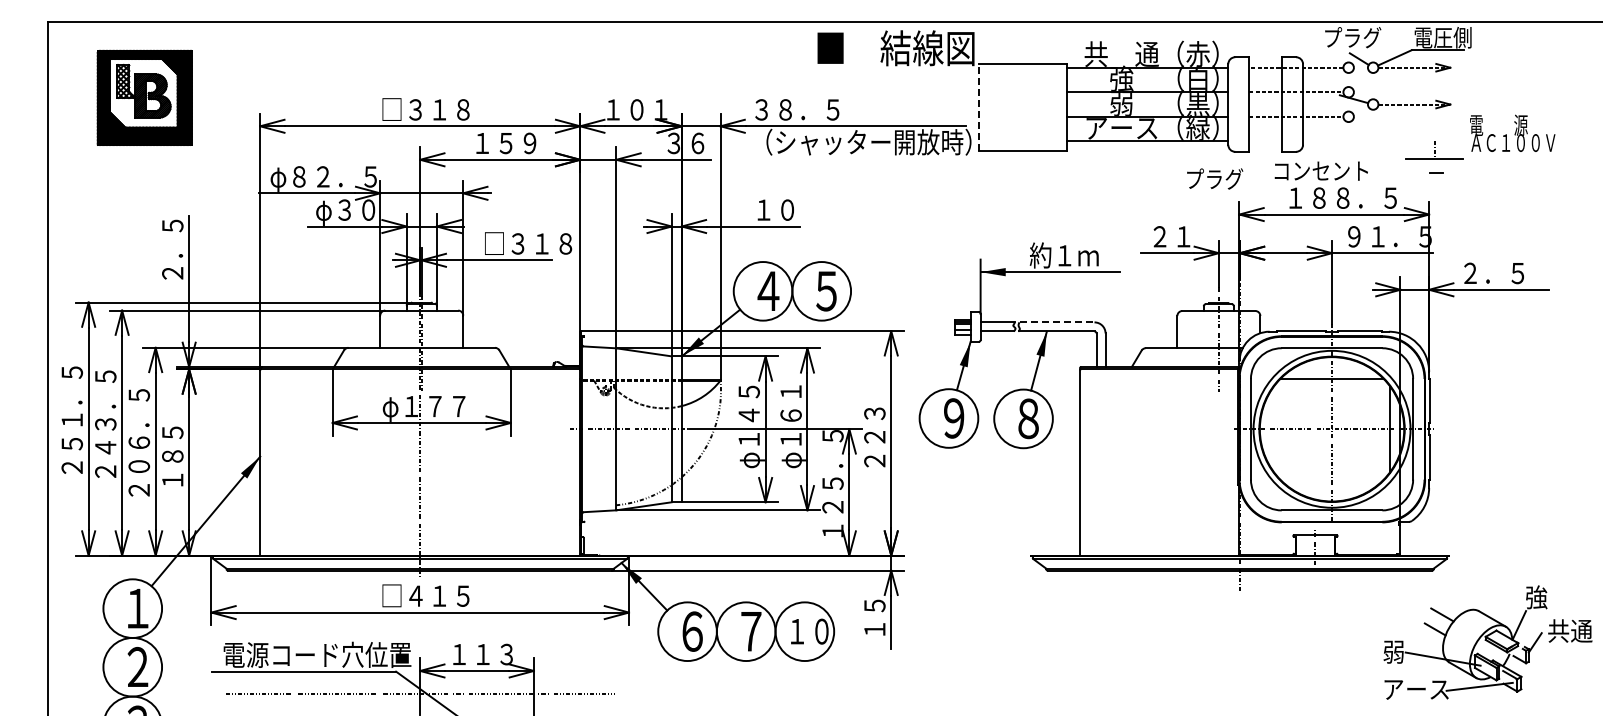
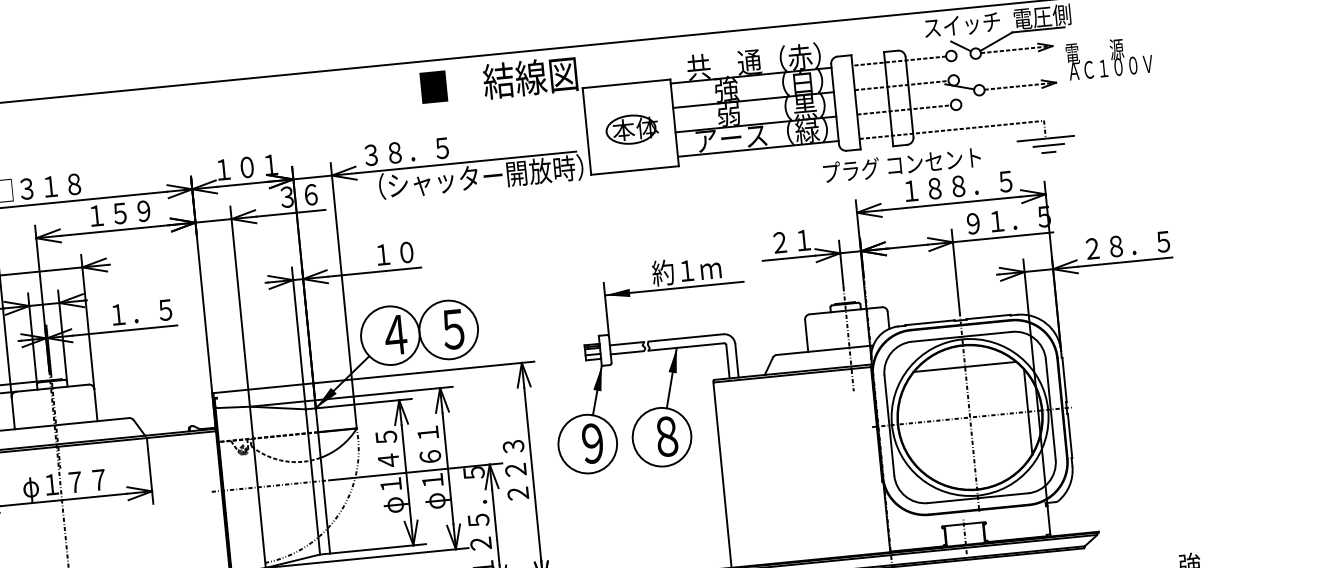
text: (1362, 37) -> (962, 24), プラグ -> スイッチ
line: (978, 107) -> (586, 131), dashed -> solid
part: (1023, 109) -> (631, 129), added
text: (1512, 132) -> (1109, 57), moved
line: (1340, 141) -> (950, 130), added
line: (1436, 166) -> (1048, 145), added
text: (1215, 178) -> (851, 170), moved
text: (528, 243) -> (152, 310), □３１８ -> １．５
text: (1516, 273) -> (1138, 244), ２．５ -> ２８．５
line: (1057, 322) -> (686, 337), dashed -> solid

